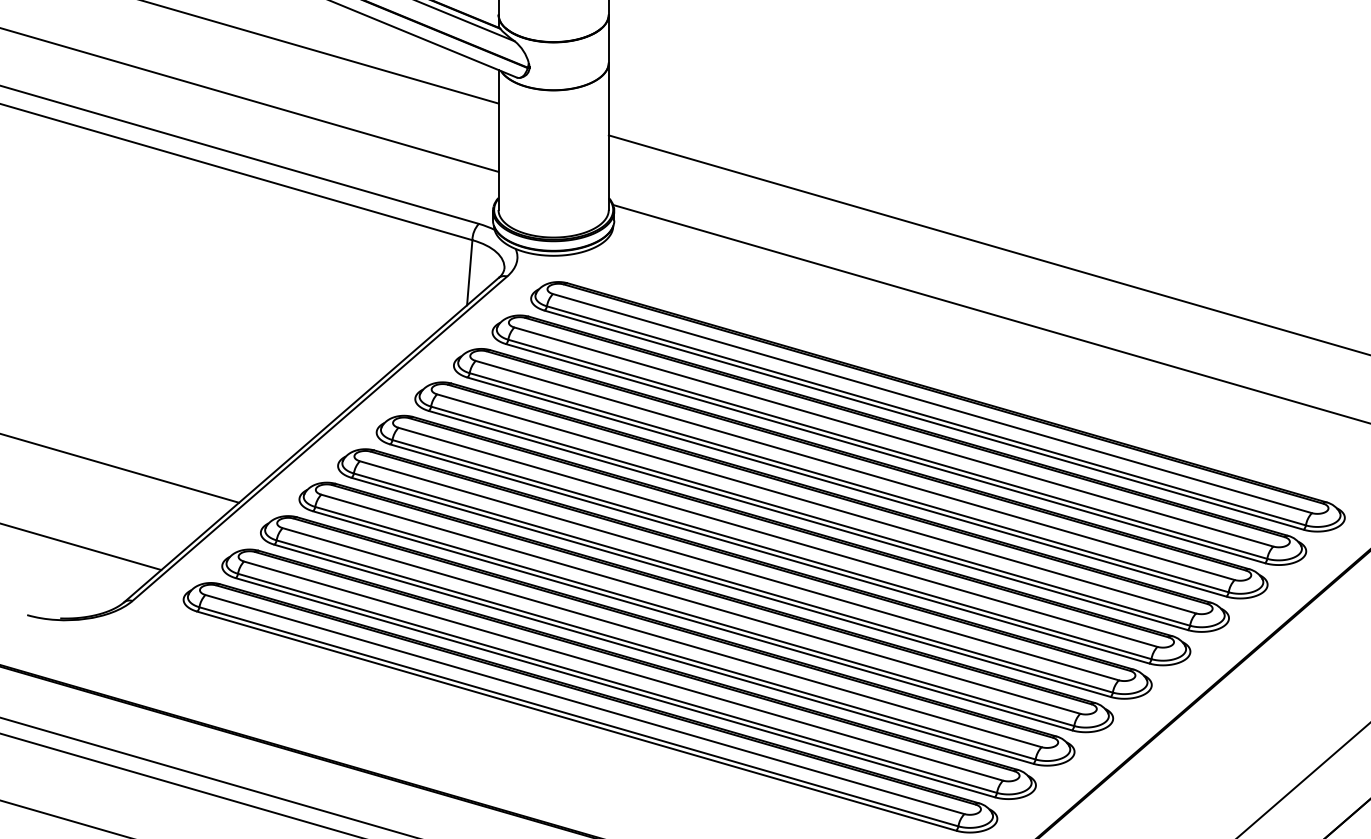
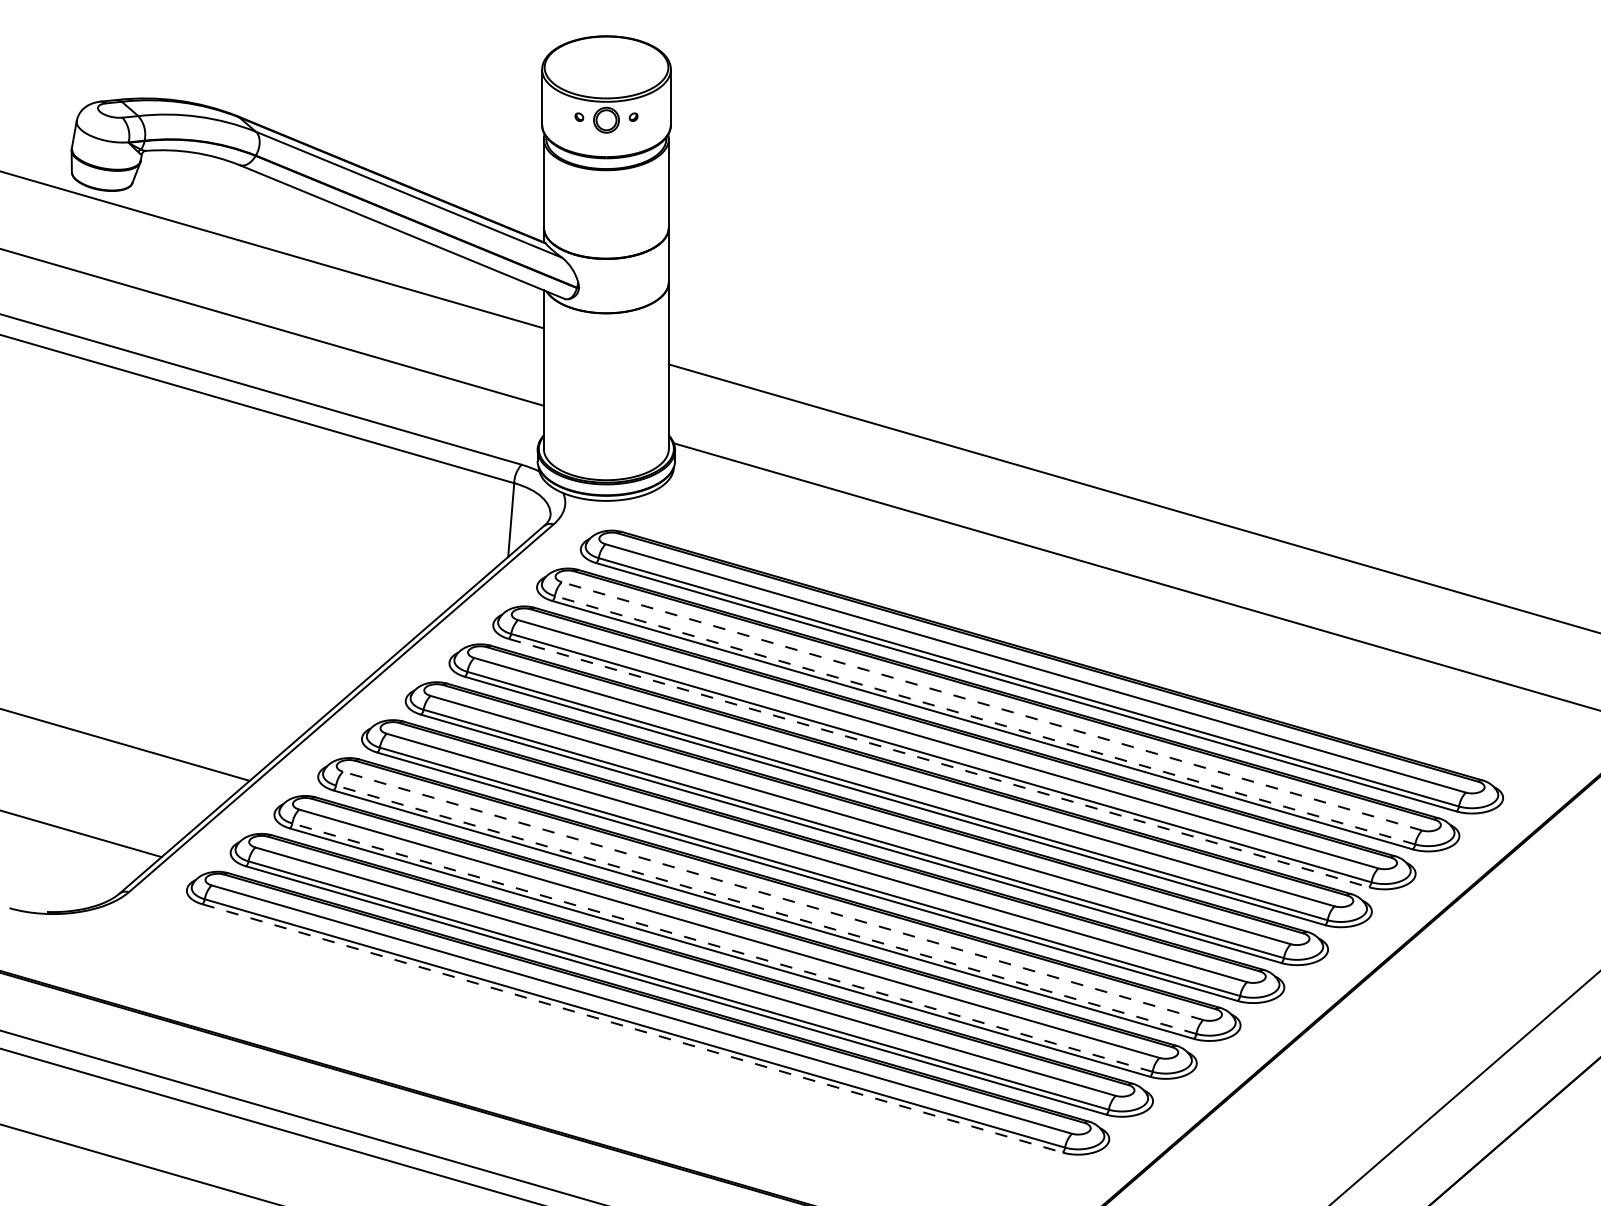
line: (893, 437) -> (991, 706), solid -> dashed
line: (888, 449) -> (985, 720), solid -> dashed
line: (846, 487) -> (938, 763), solid -> dashed
line: (701, 603) -> (773, 895), solid -> dashed
line: (694, 616) -> (766, 909), solid -> dashed
line: (656, 649) -> (722, 947), solid -> dashed
line: (576, 721) -> (632, 1028), solid -> dashed

